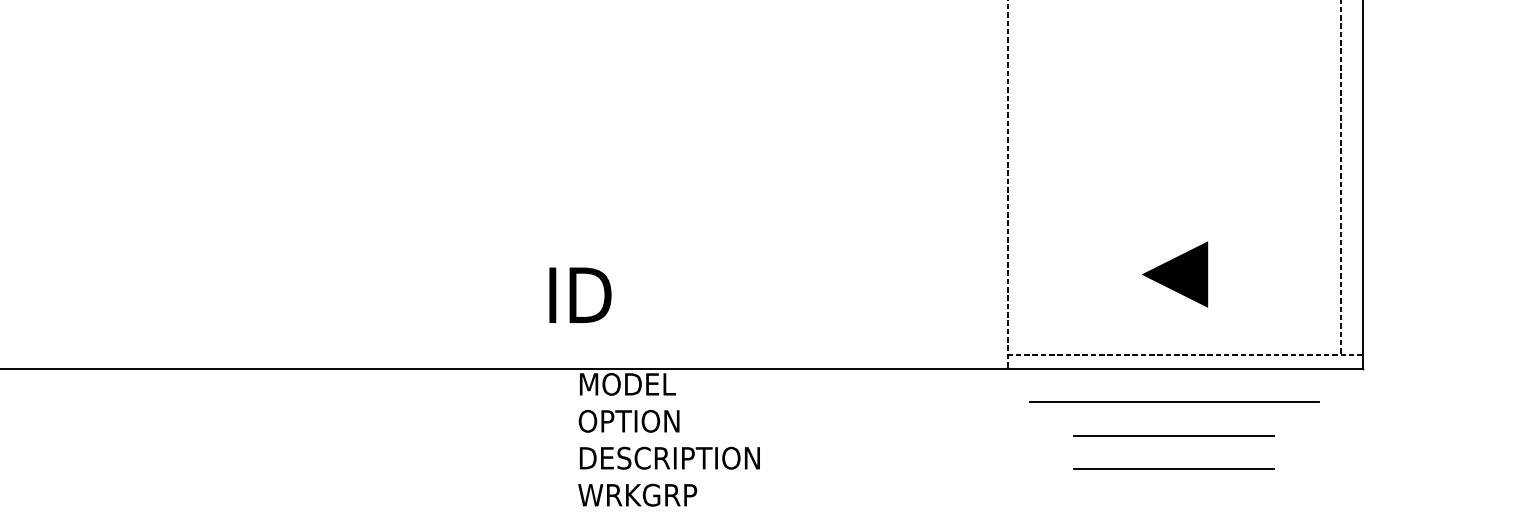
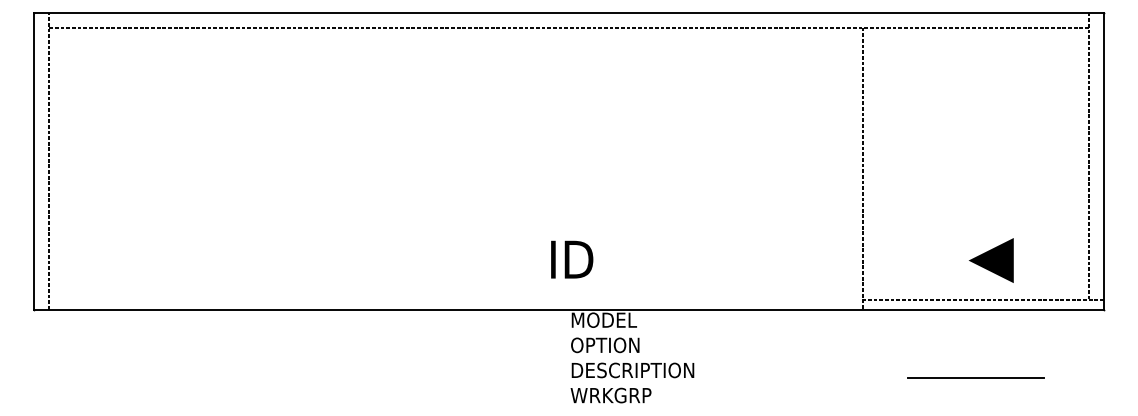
line: (1175, 274) -> (991, 260), moved
line: (1173, 402) -> (975, 332), removed
line: (1173, 436) -> (975, 355), removed

